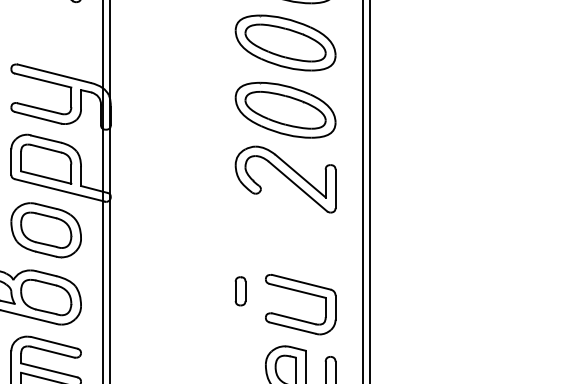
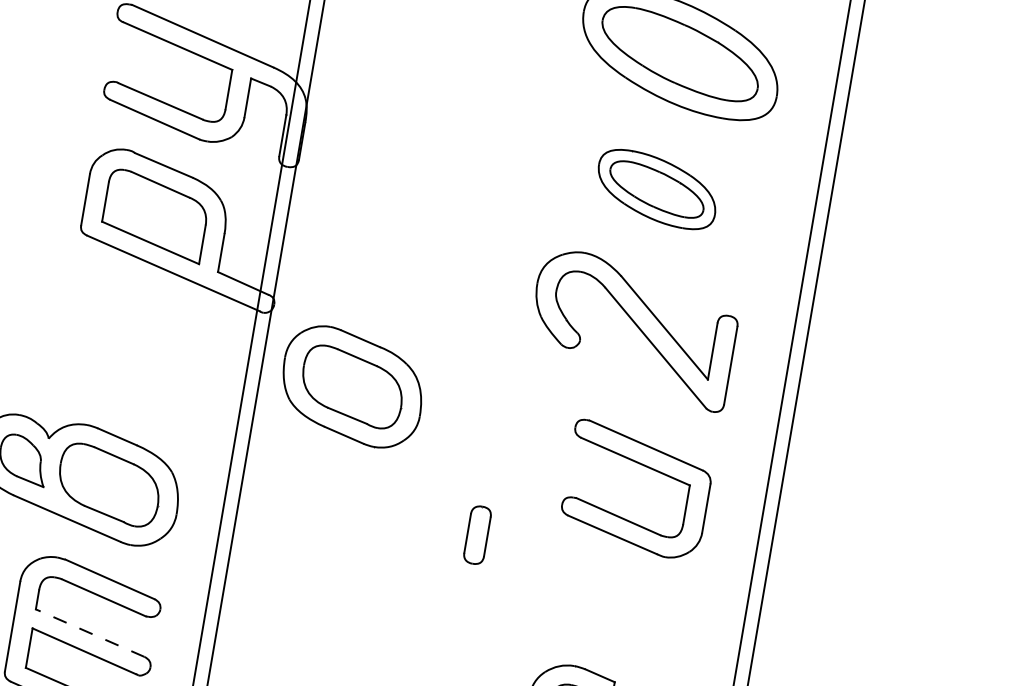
part: (285, 109) -> (657, 188), size x0.6
part: (45, 230) -> (350, 387), moved
part: (240, 291) -> (477, 535), moved
part: (303, 293) -> (646, 468), moved
line: (49, 370) -> (90, 633), solid -> dashed

